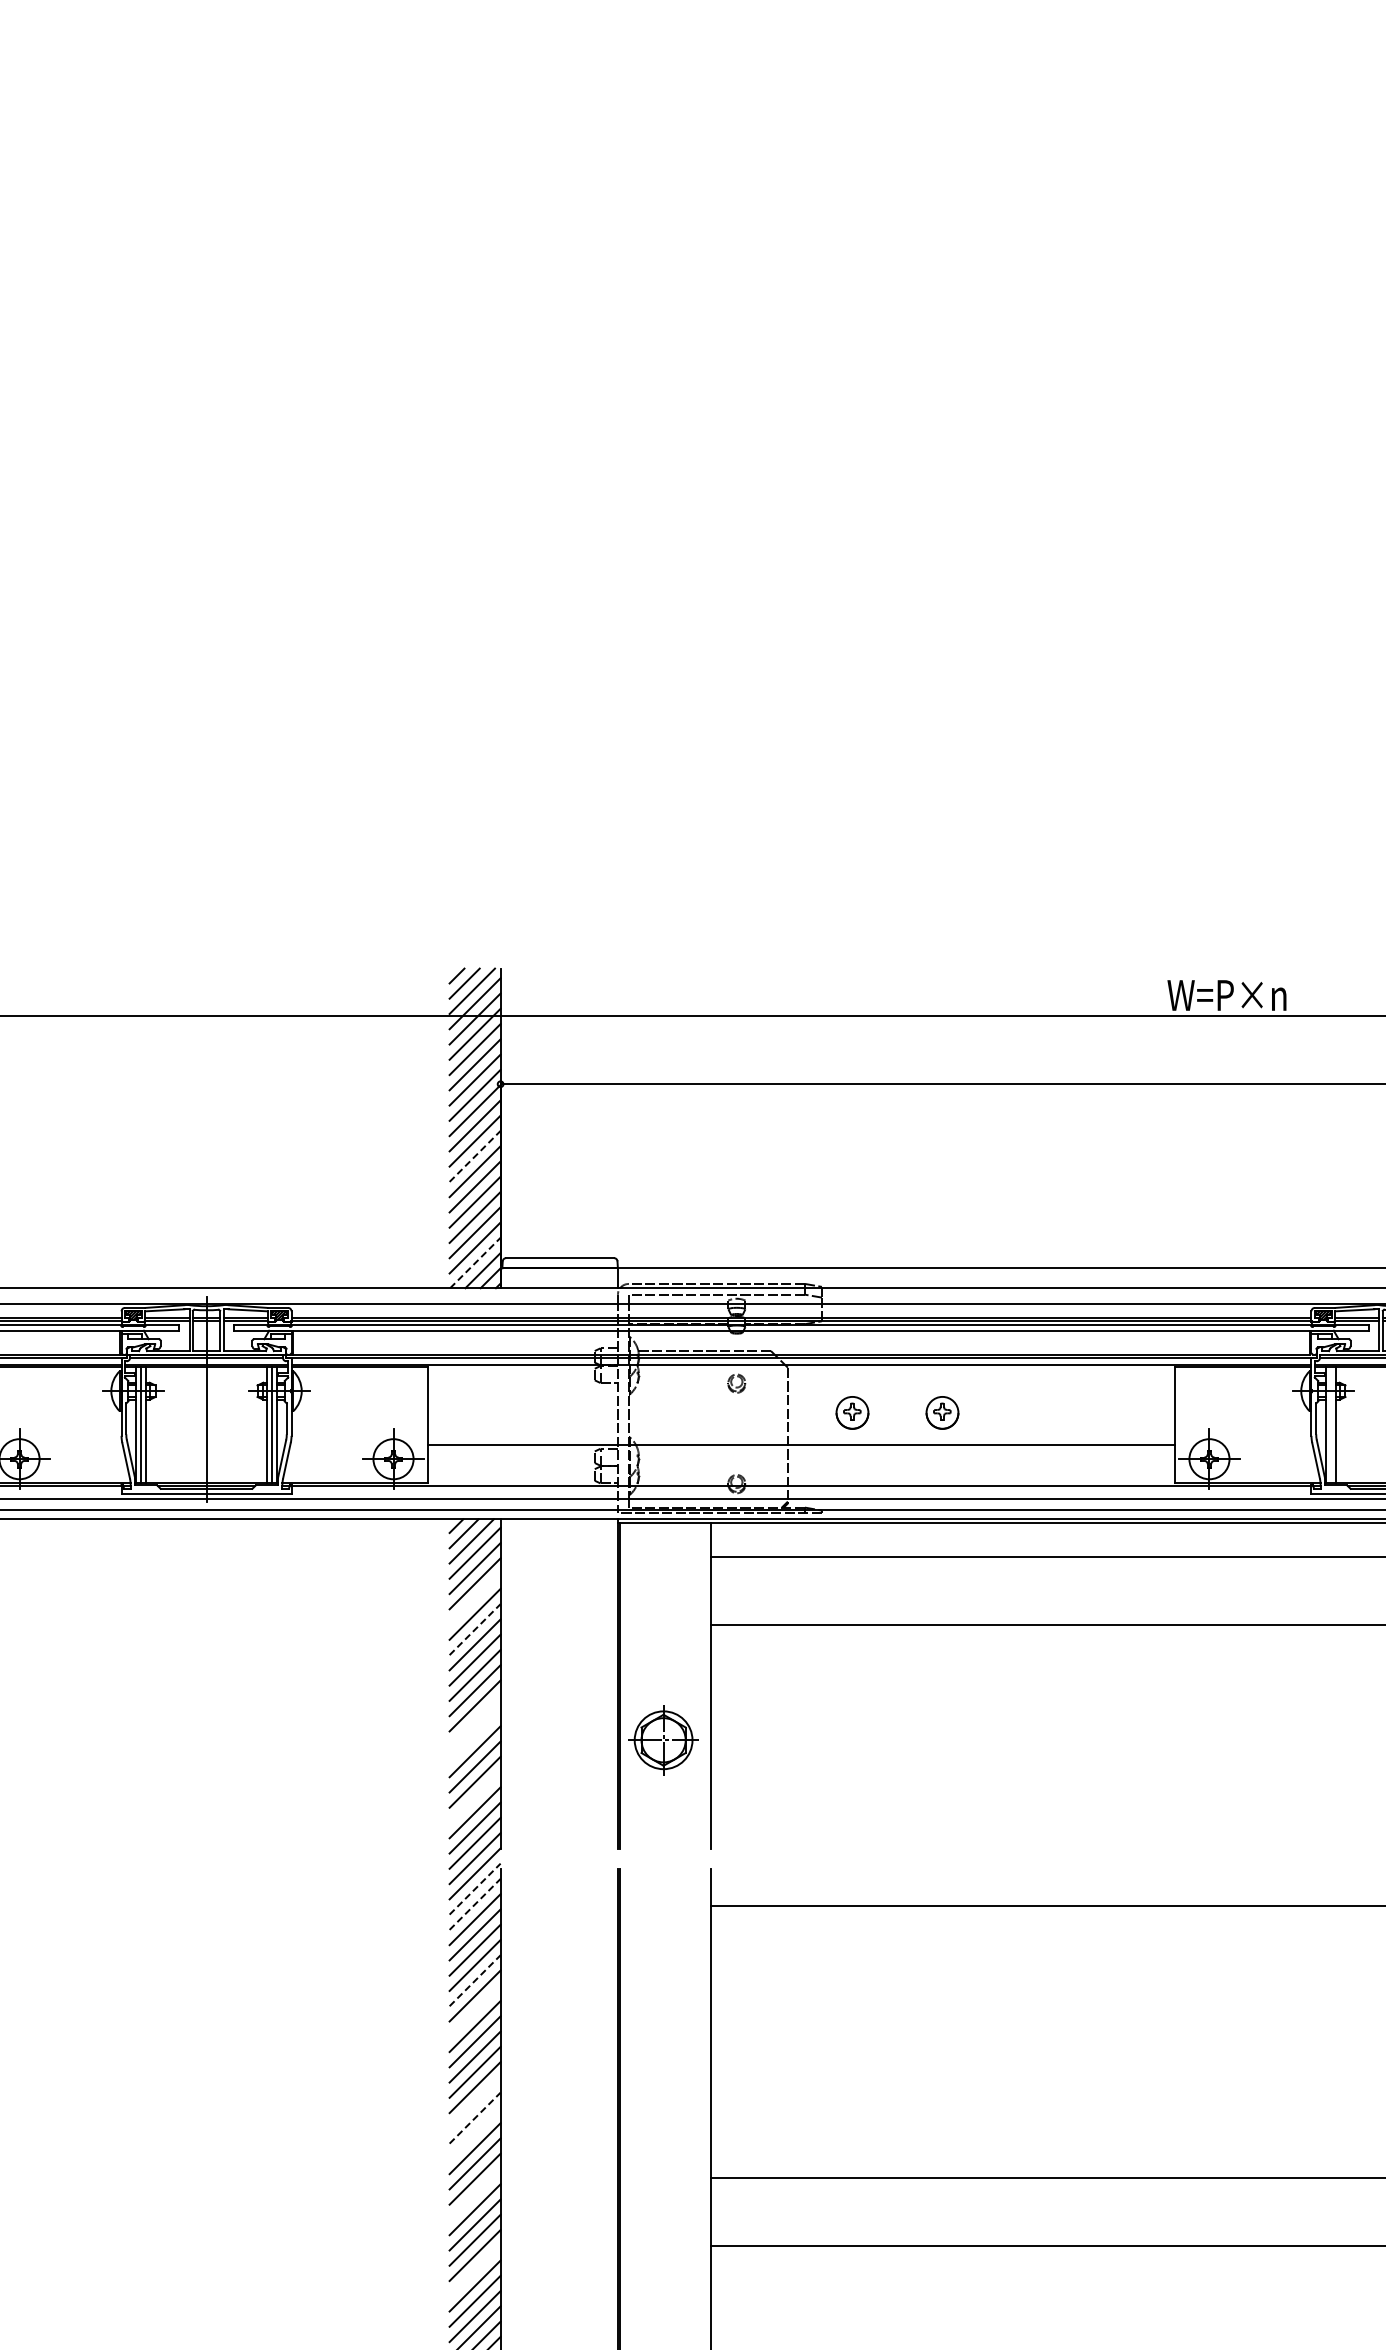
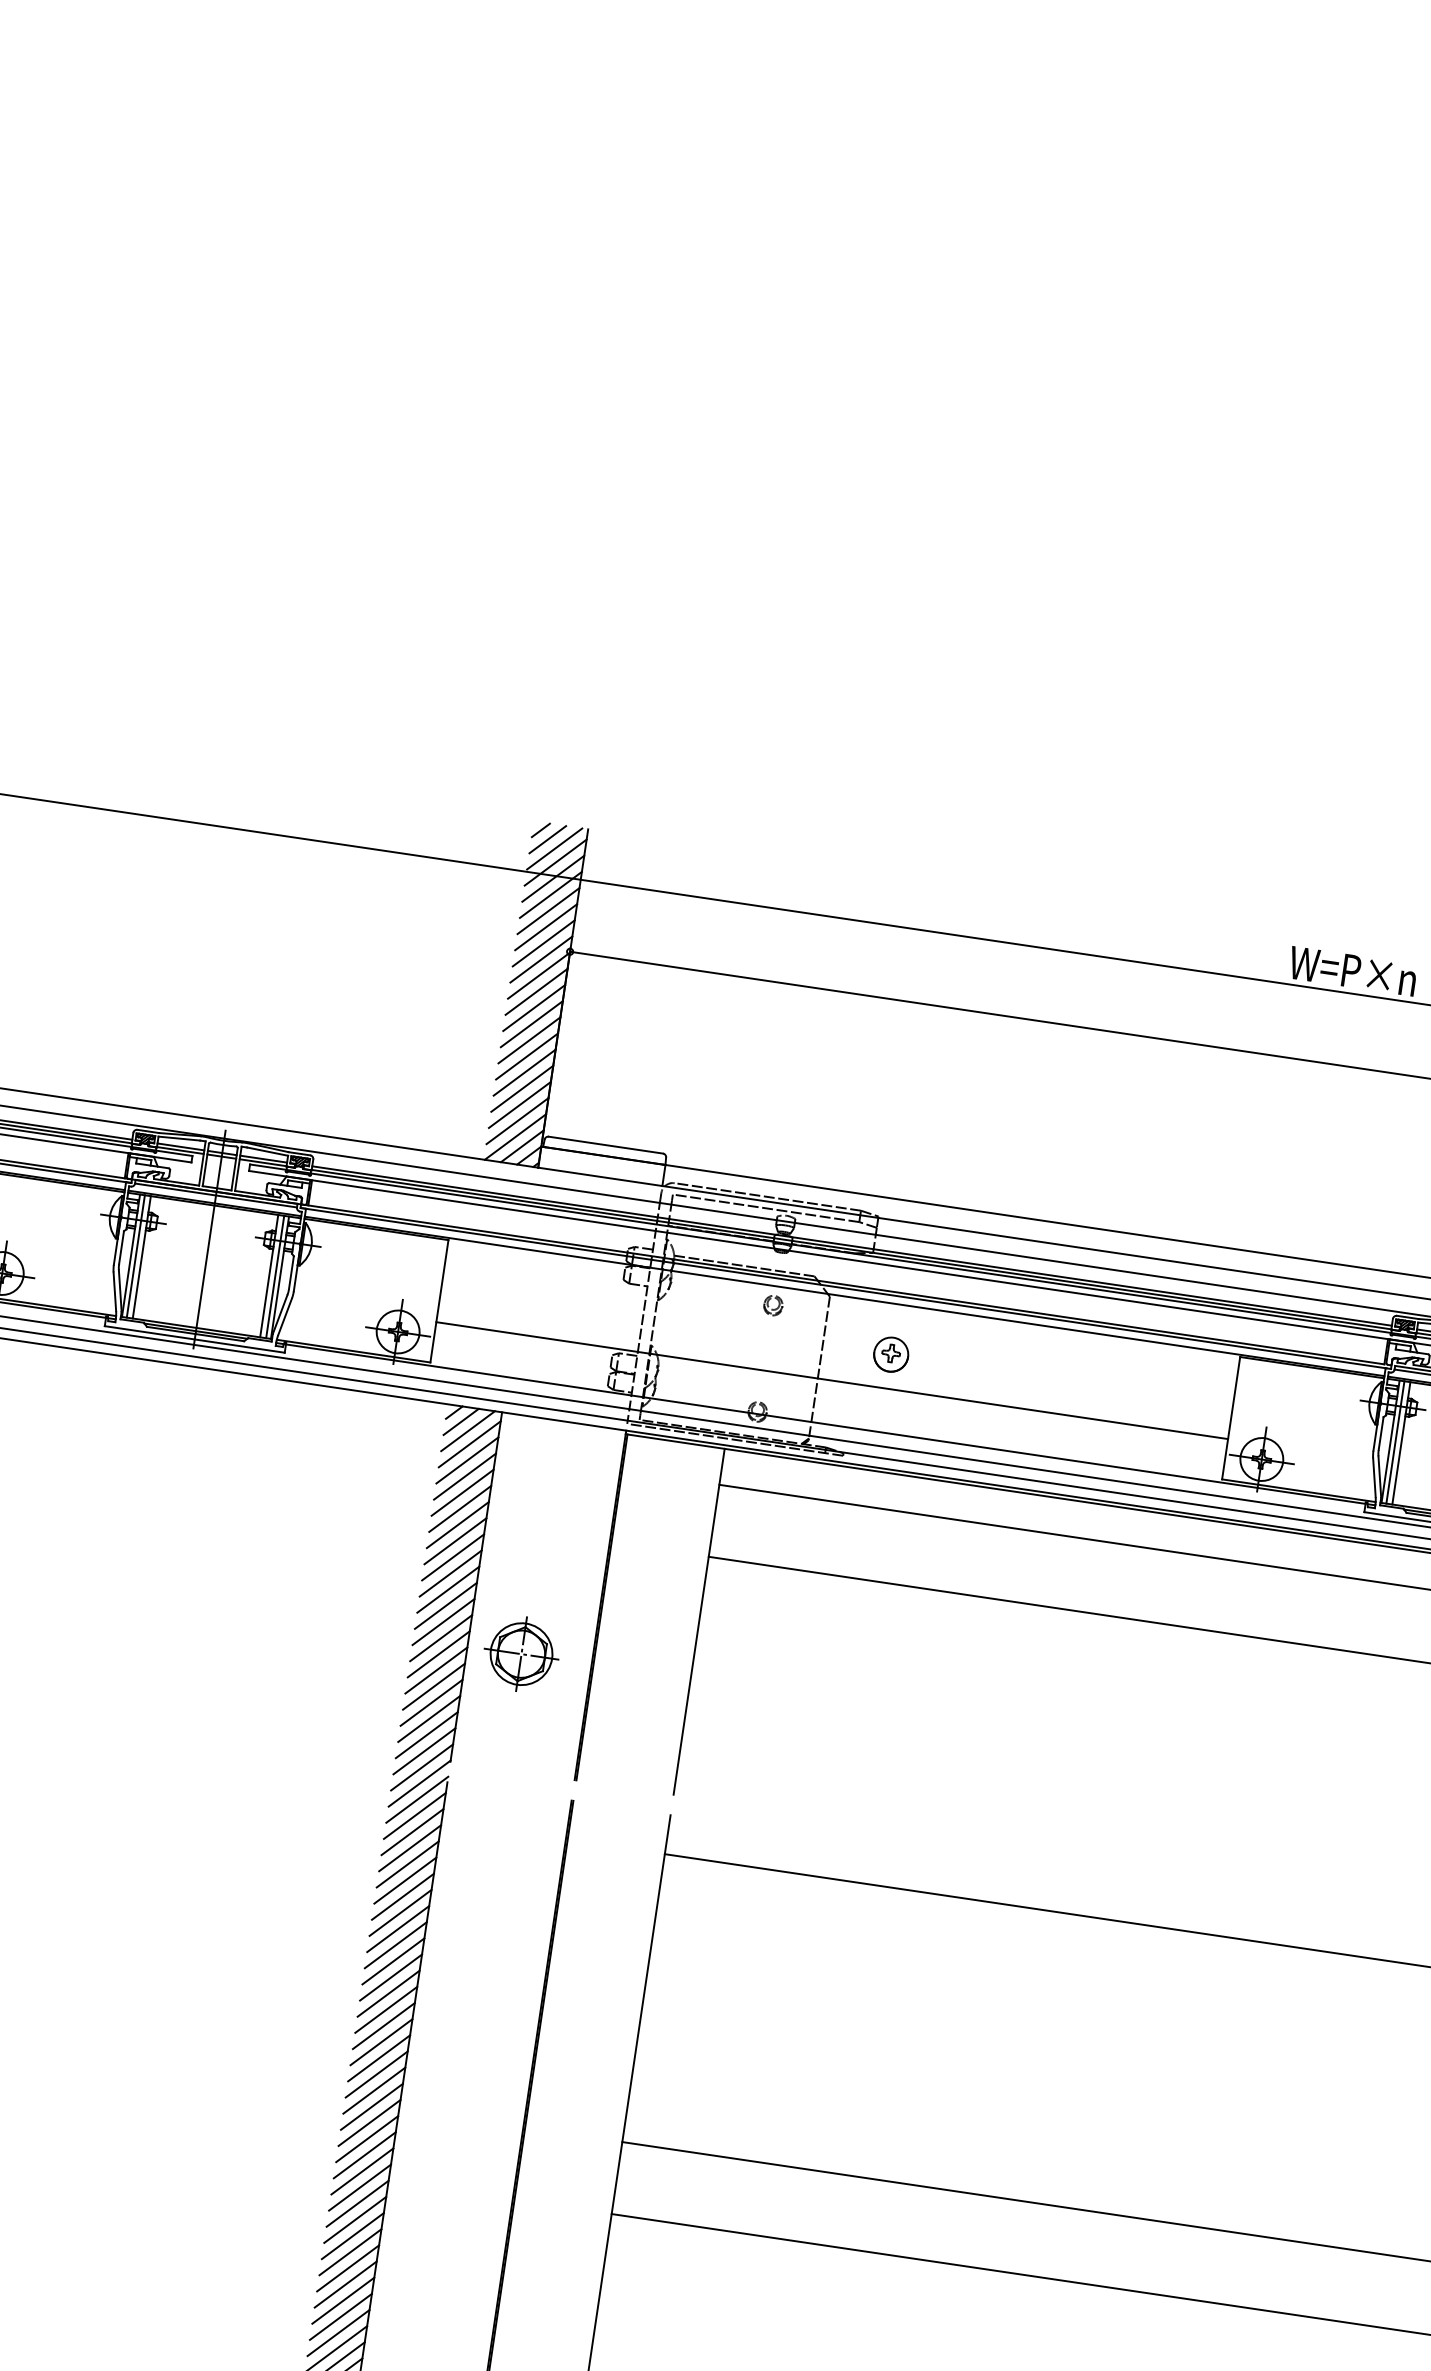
line: (475, 1156) -> (532, 1024), dashed -> solid
line: (475, 1262) -> (515, 1136), dashed -> solid
part: (942, 1412) -> (986, 1368), removed
line: (1330, 1425) -> (1395, 1442), added
line: (474, 1598) -> (462, 1492), added
line: (475, 1629) -> (458, 1525), dashed -> solid
line: (474, 1720) -> (443, 1621), added
line: (474, 1735) -> (440, 1637), added
part: (663, 1740) -> (521, 1654), moved
line: (474, 1797) -> (430, 1702), added
line: (475, 1888) -> (417, 1799), dashed -> solid
line: (475, 1904) -> (415, 1816), dashed -> solid
line: (475, 1980) -> (403, 1896), dashed -> solid
line: (474, 2010) -> (397, 1928), added
line: (474, 2102) -> (383, 2025), added
line: (475, 2117) -> (382, 2041), dashed -> solid
line: (474, 2132) -> (378, 2057), added
line: (474, 2193) -> (369, 2121), added
line: (474, 2270) -> (357, 2203), added

